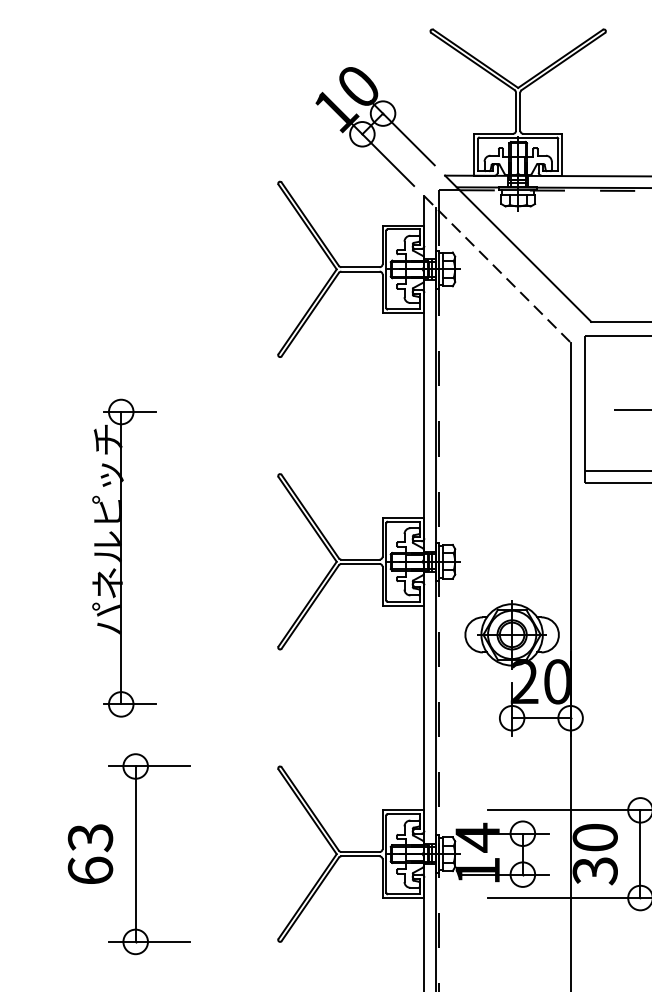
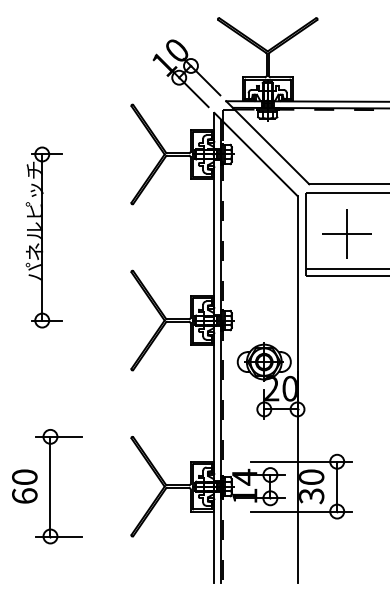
line: (498, 269) -> (256, 154), dashed -> solid
part: (123, 558) -> (43, 237), moved
text: (89, 838) -> (24, 477), 63 -> 60

